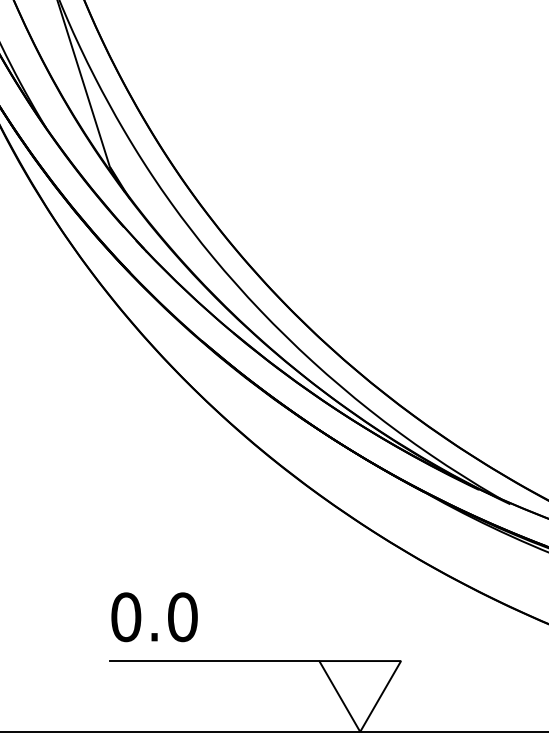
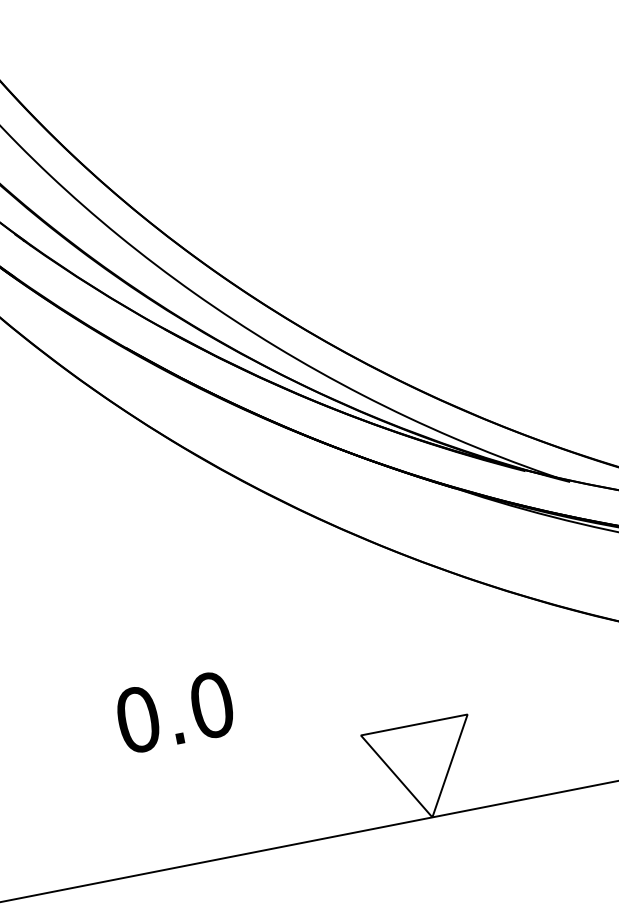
text: (154, 617) -> (175, 712), moved
line: (214, 661) -> (224, 762), removed

